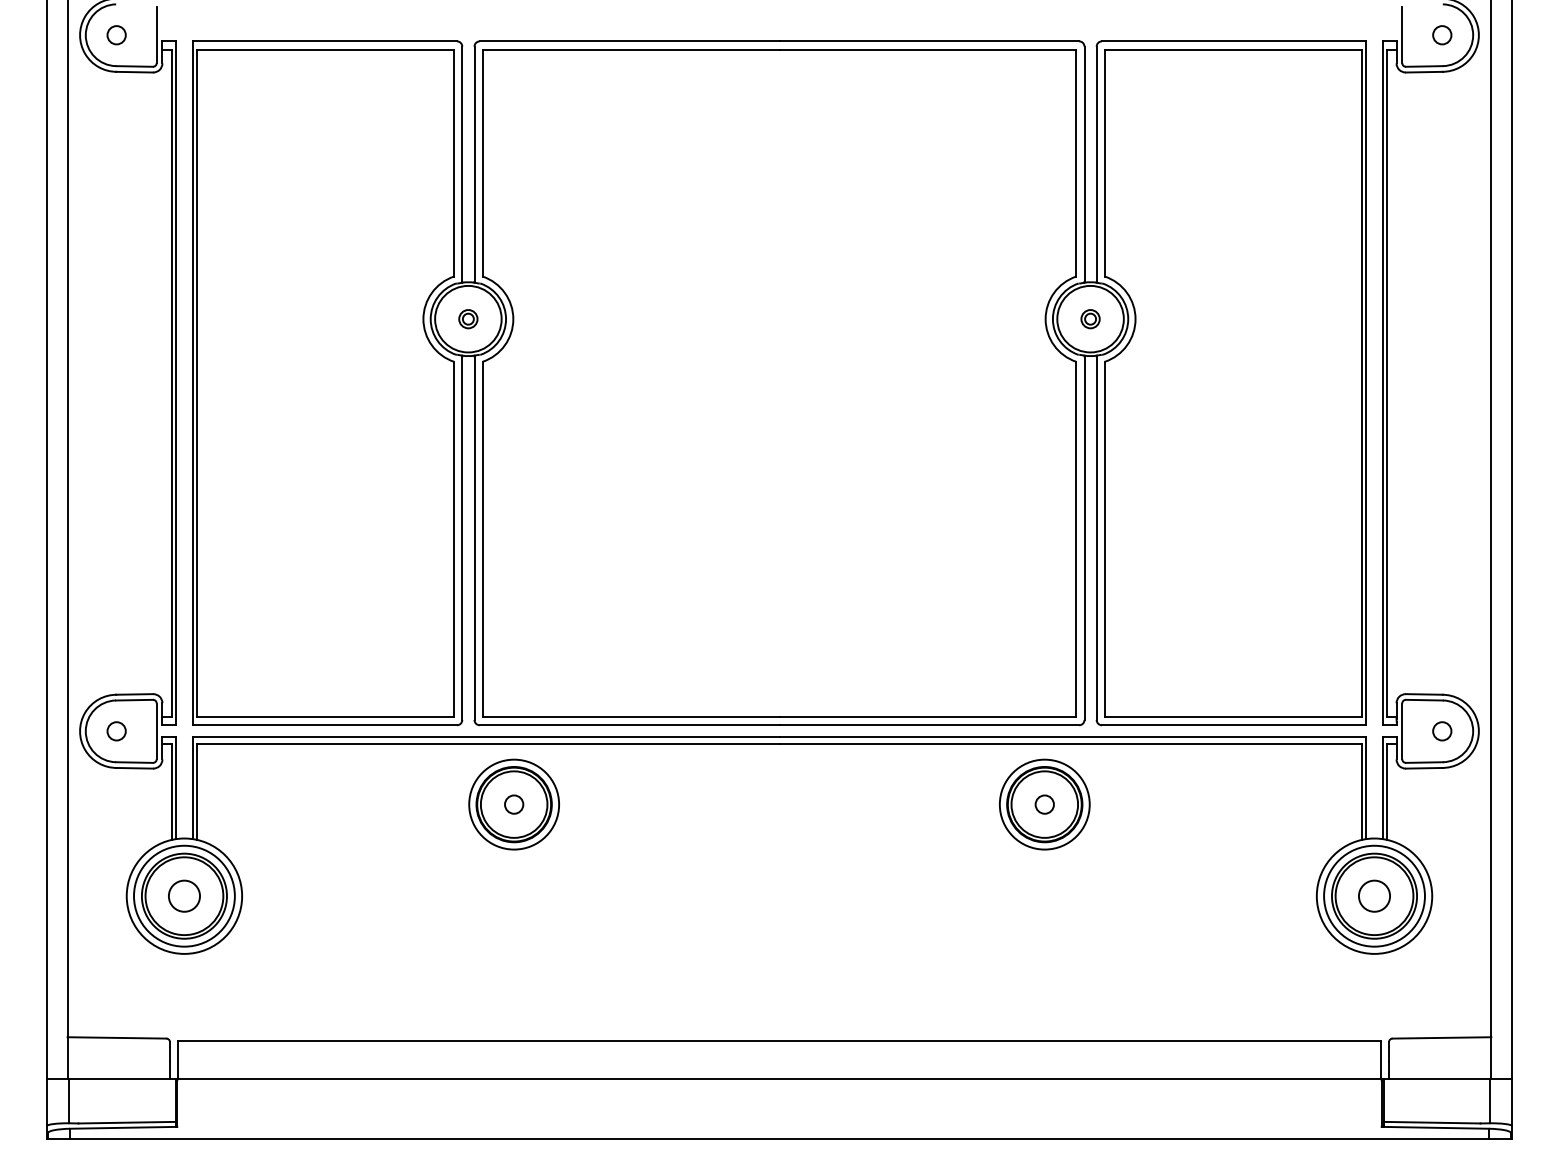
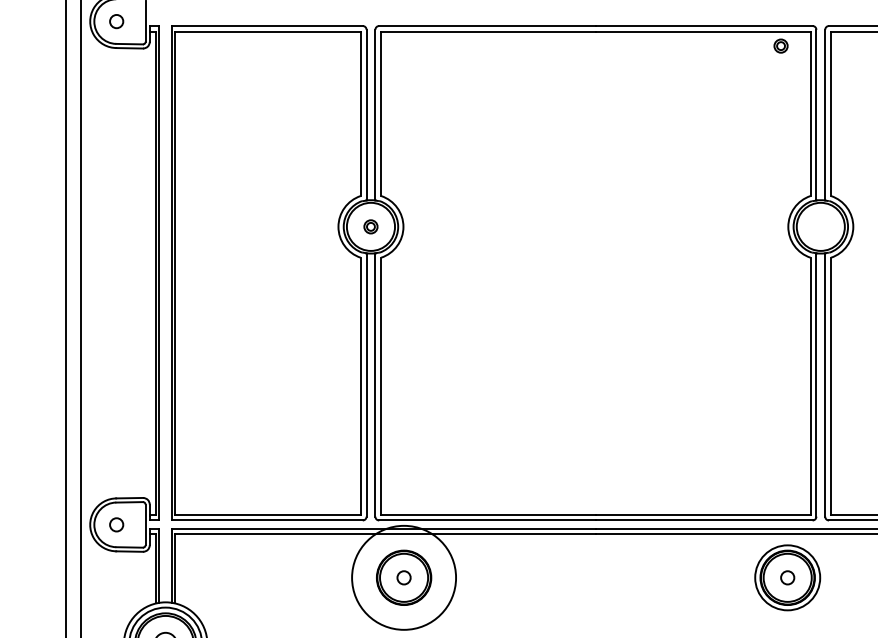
part: (1090, 319) -> (780, 46), moved
circle: (514, 804) -> (404, 577), size x1.6

